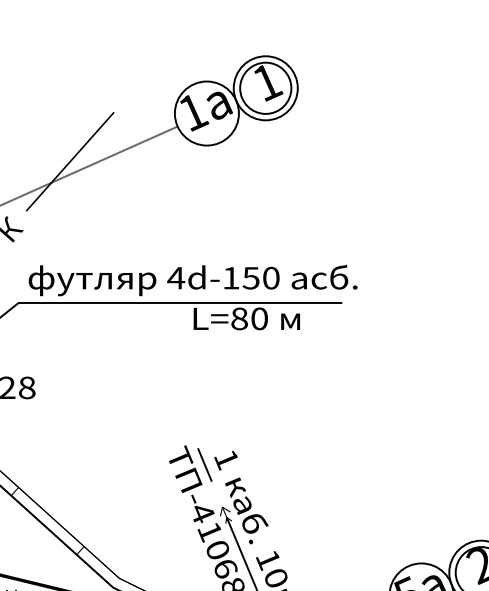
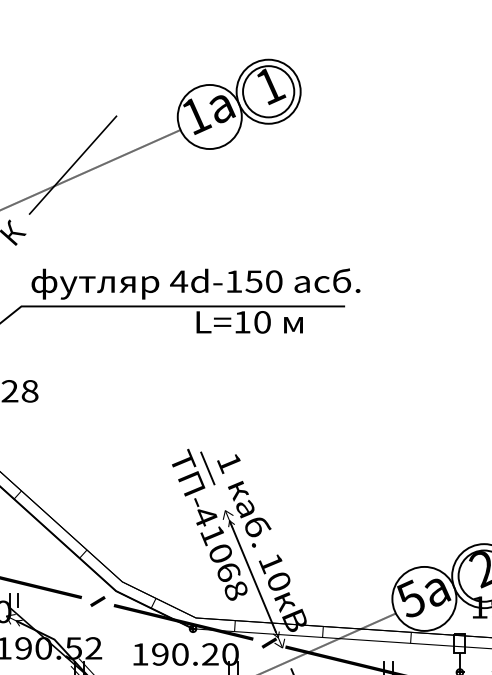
text: (239, 319) -> (242, 322), L=80 -> L=10

